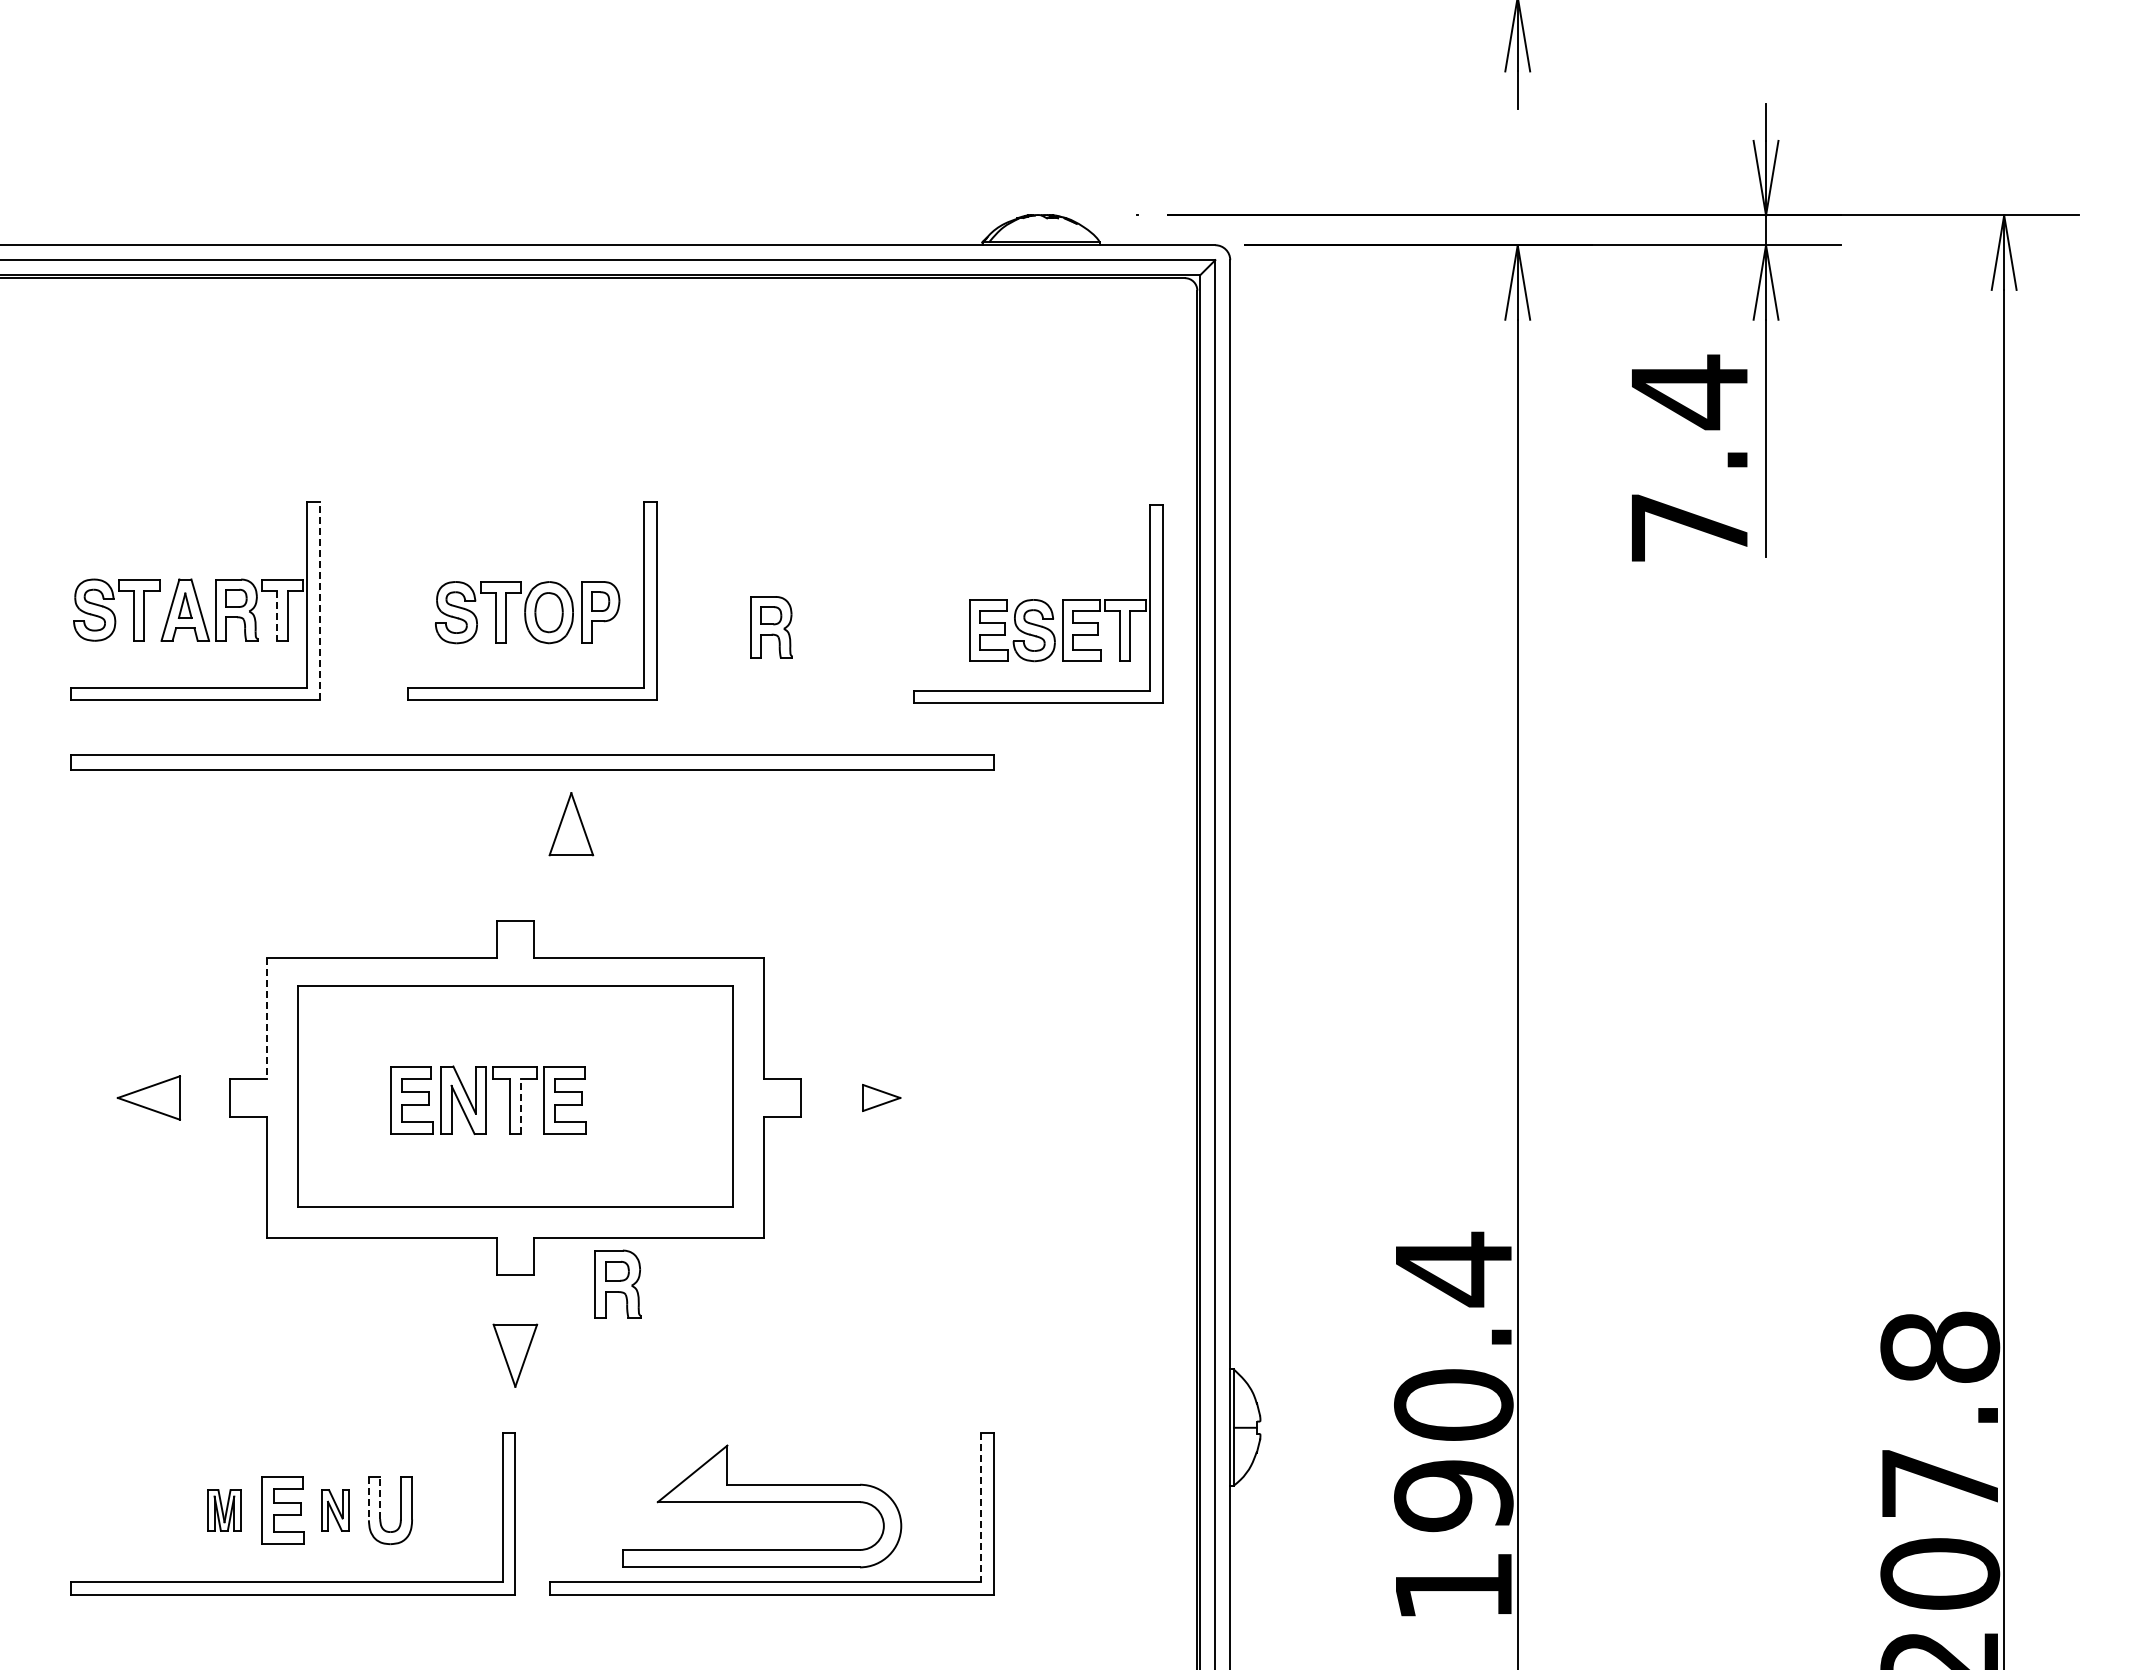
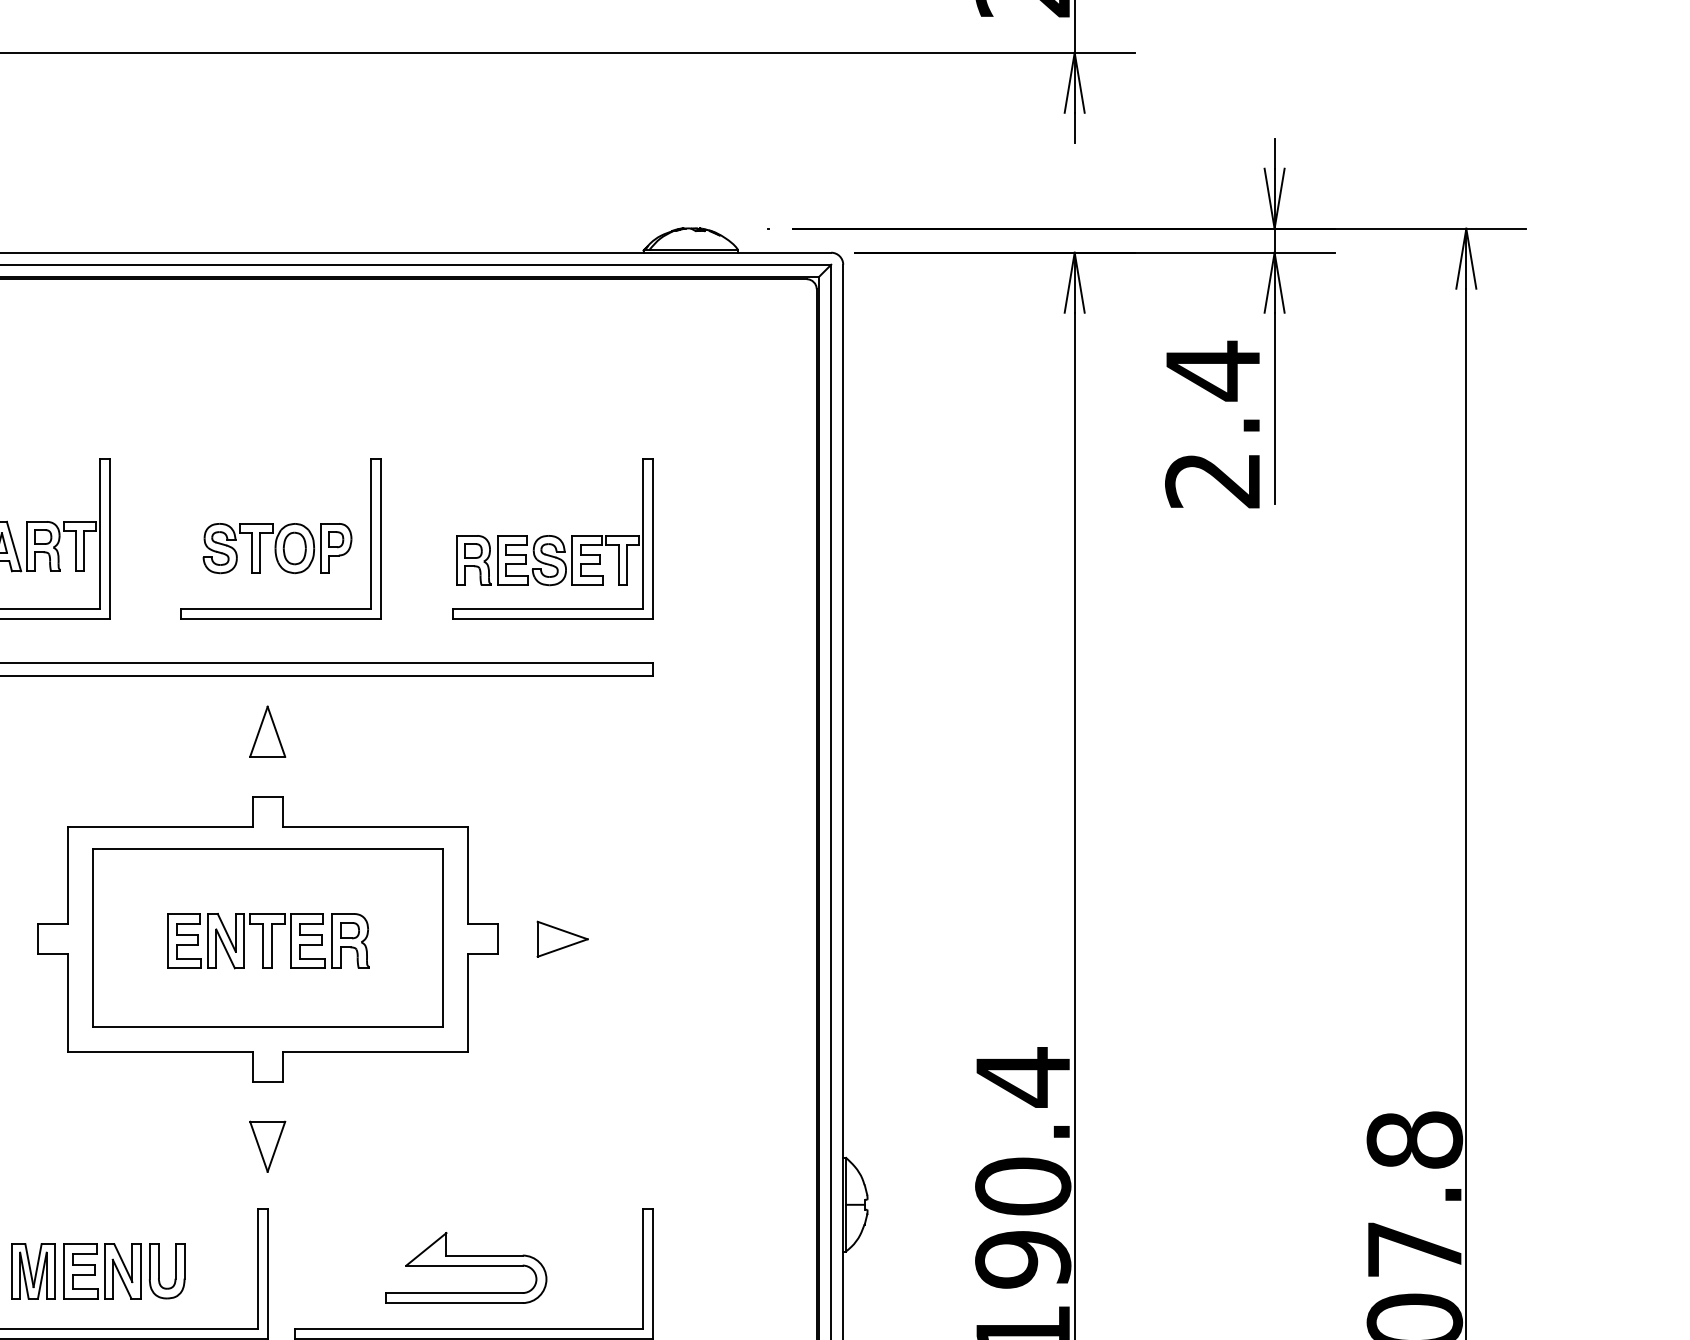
text: (1688, 528) -> (1212, 480), 7.4 -> 2.4
line: (319, 600) -> (110, 538), dashed -> solid
part: (1038, 603) -> (552, 538), moved
line: (277, 616) -> (76, 551), dashed -> solid
part: (571, 824) -> (267, 731), moved
line: (266, 1018) -> (67, 875), dashed -> solid
part: (881, 1097) -> (562, 938), size x1.67
line: (520, 1106) -> (271, 946), dashed -> solid
part: (617, 1283) -> (349, 940), moved
line: (380, 1497) -> (159, 1260), dashed -> solid
line: (368, 1498) -> (149, 1261), dashed -> solid
part: (762, 1505) -> (466, 1267), size x0.71
line: (981, 1507) -> (642, 1268), dashed -> solid
part: (224, 1510) -> (33, 1271), size x1.67
part: (335, 1510) -> (122, 1271), size x1.67

